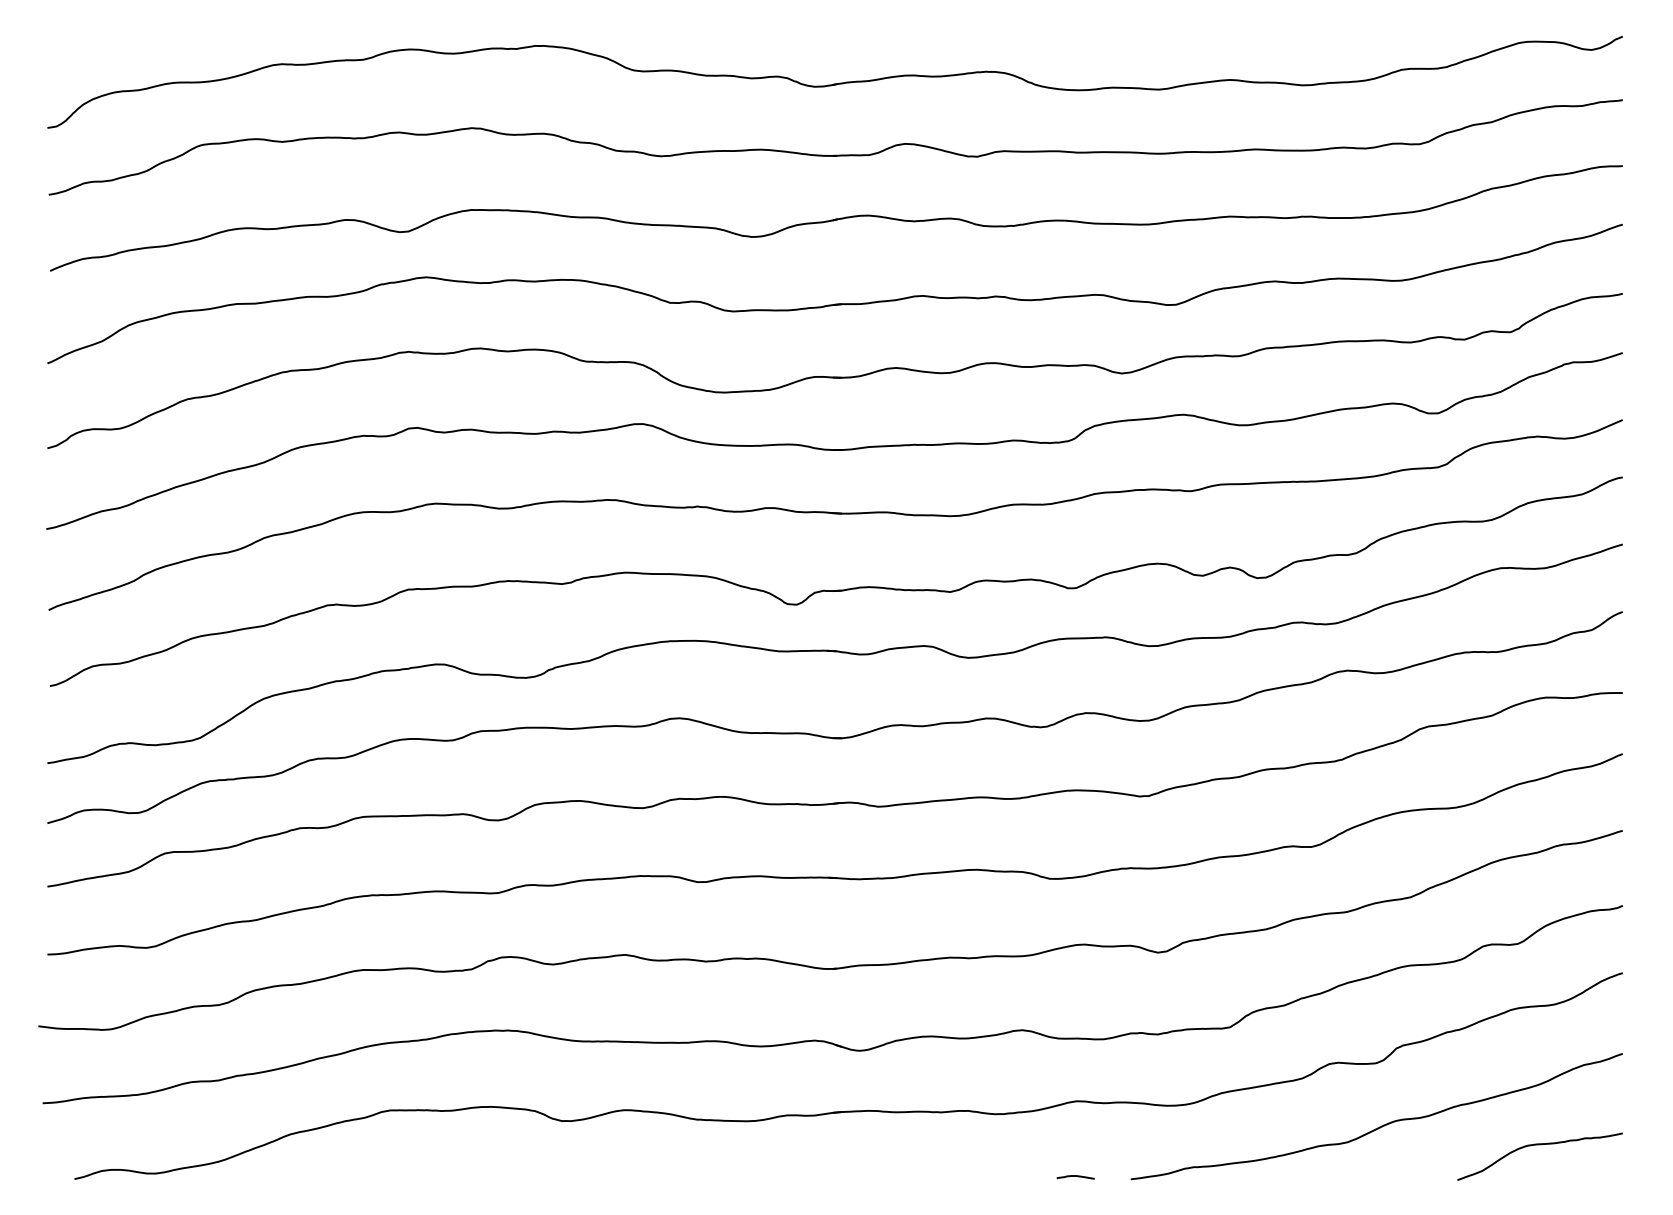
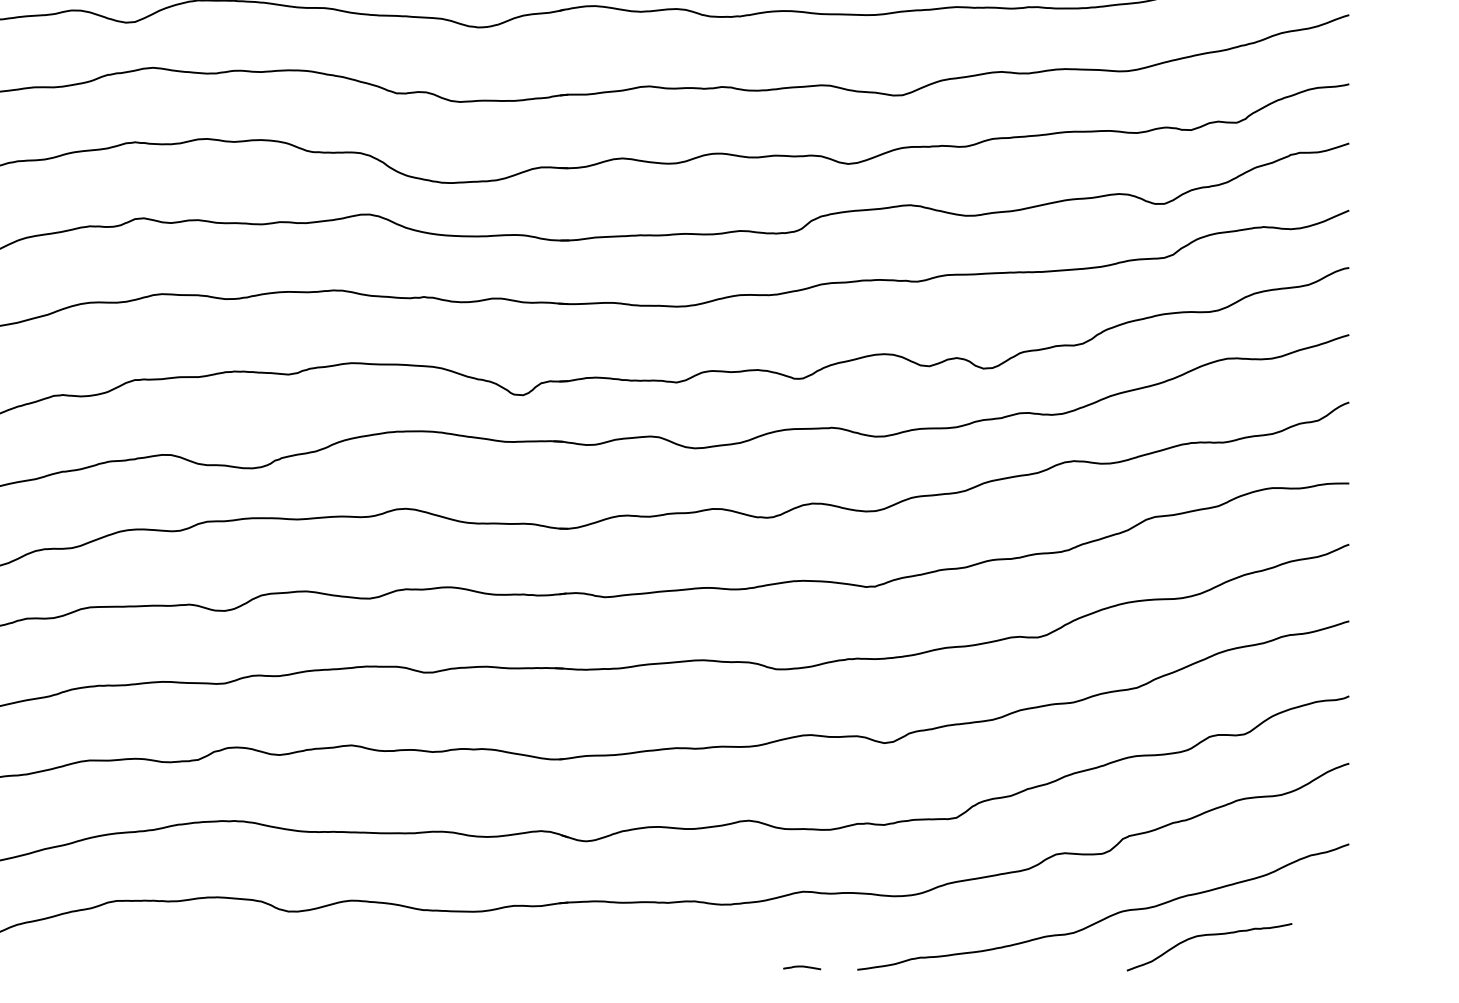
curve: (1539, 1145) -> (1208, 935), moved

